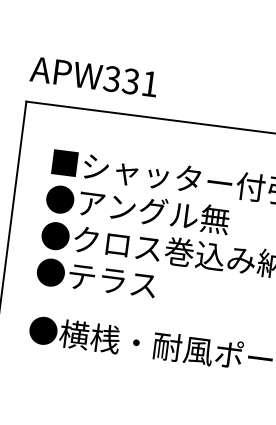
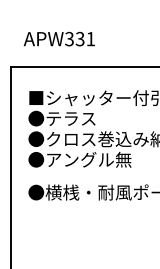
text: (92, 75) -> (58, 38), moved
text: (152, 211) -> (88, 118), ●アングル無 -> ●テラス
text: (143, 283) -> (88, 159), ●テラス -> ●アングル無

